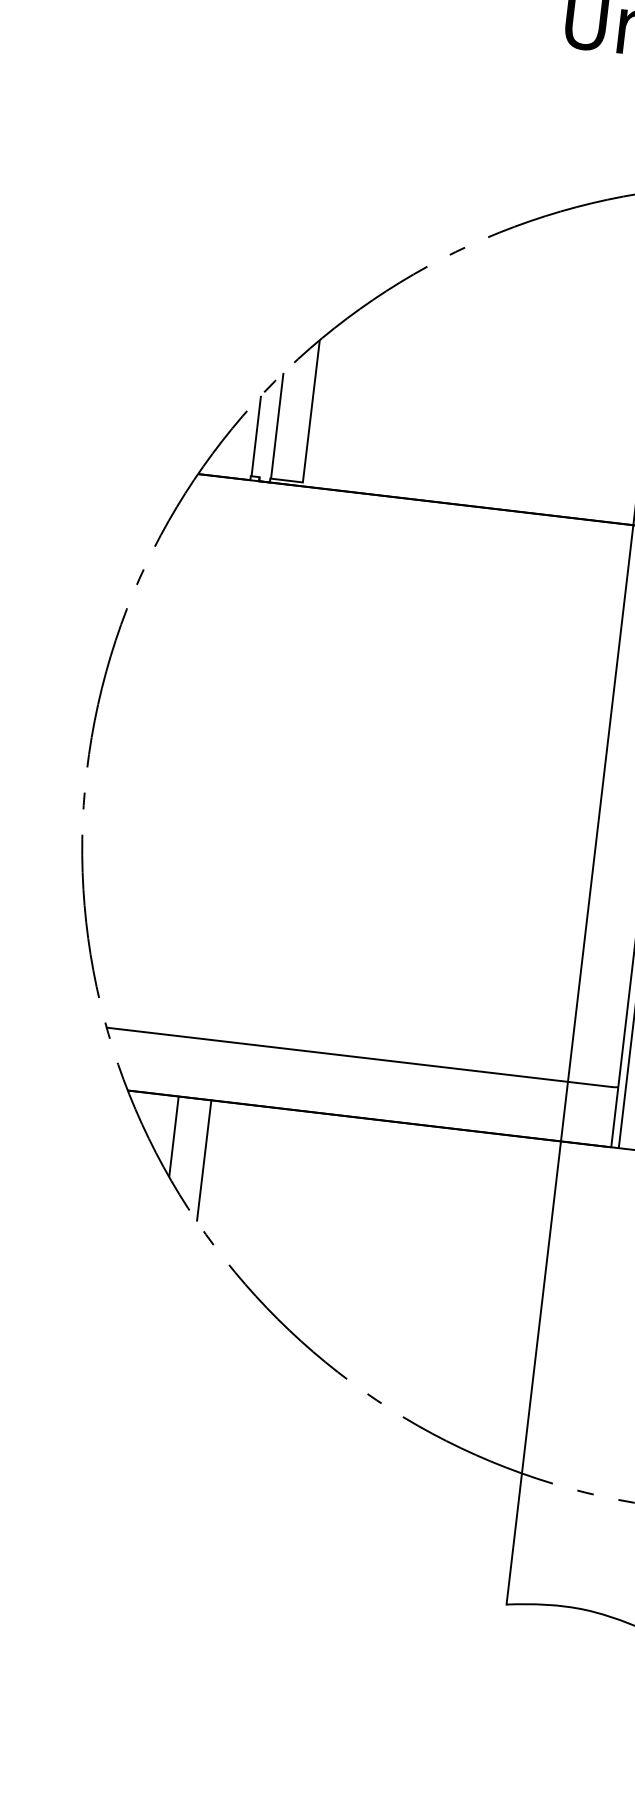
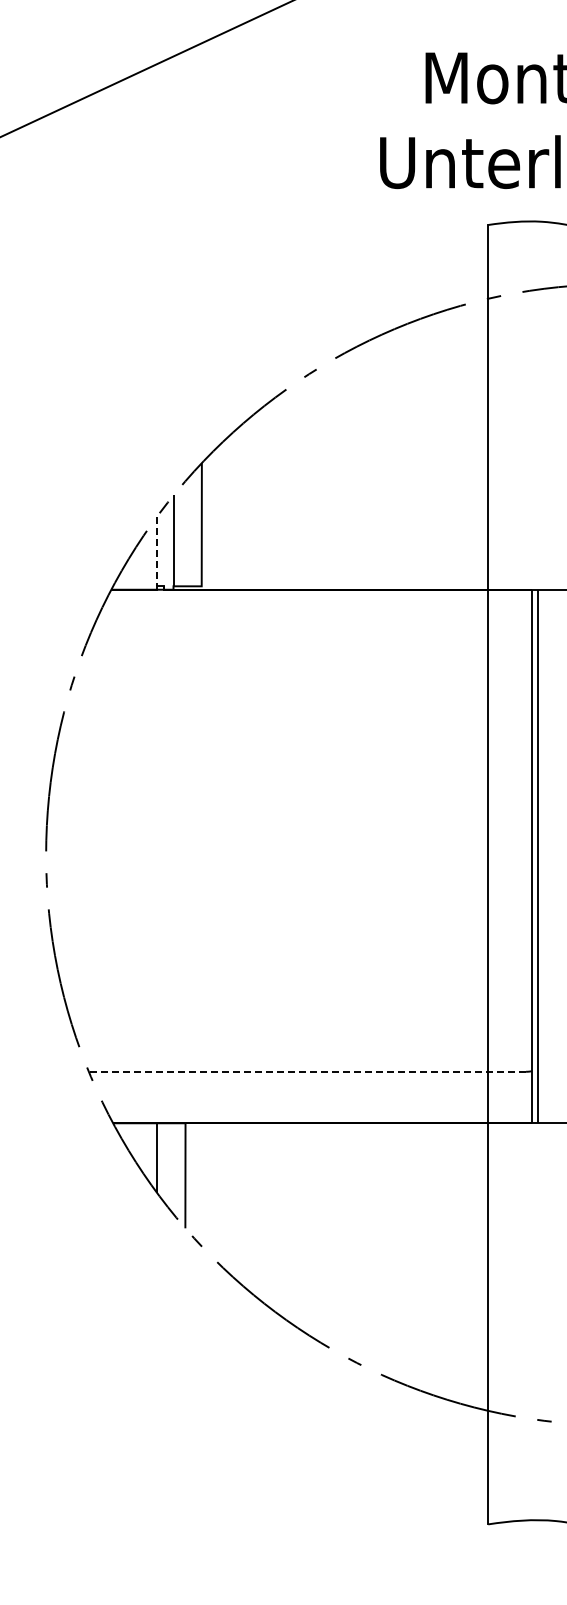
line: (256, 436) -> (157, 551), solid -> dashed
line: (359, 1057) -> (307, 1071), solid -> dashed

